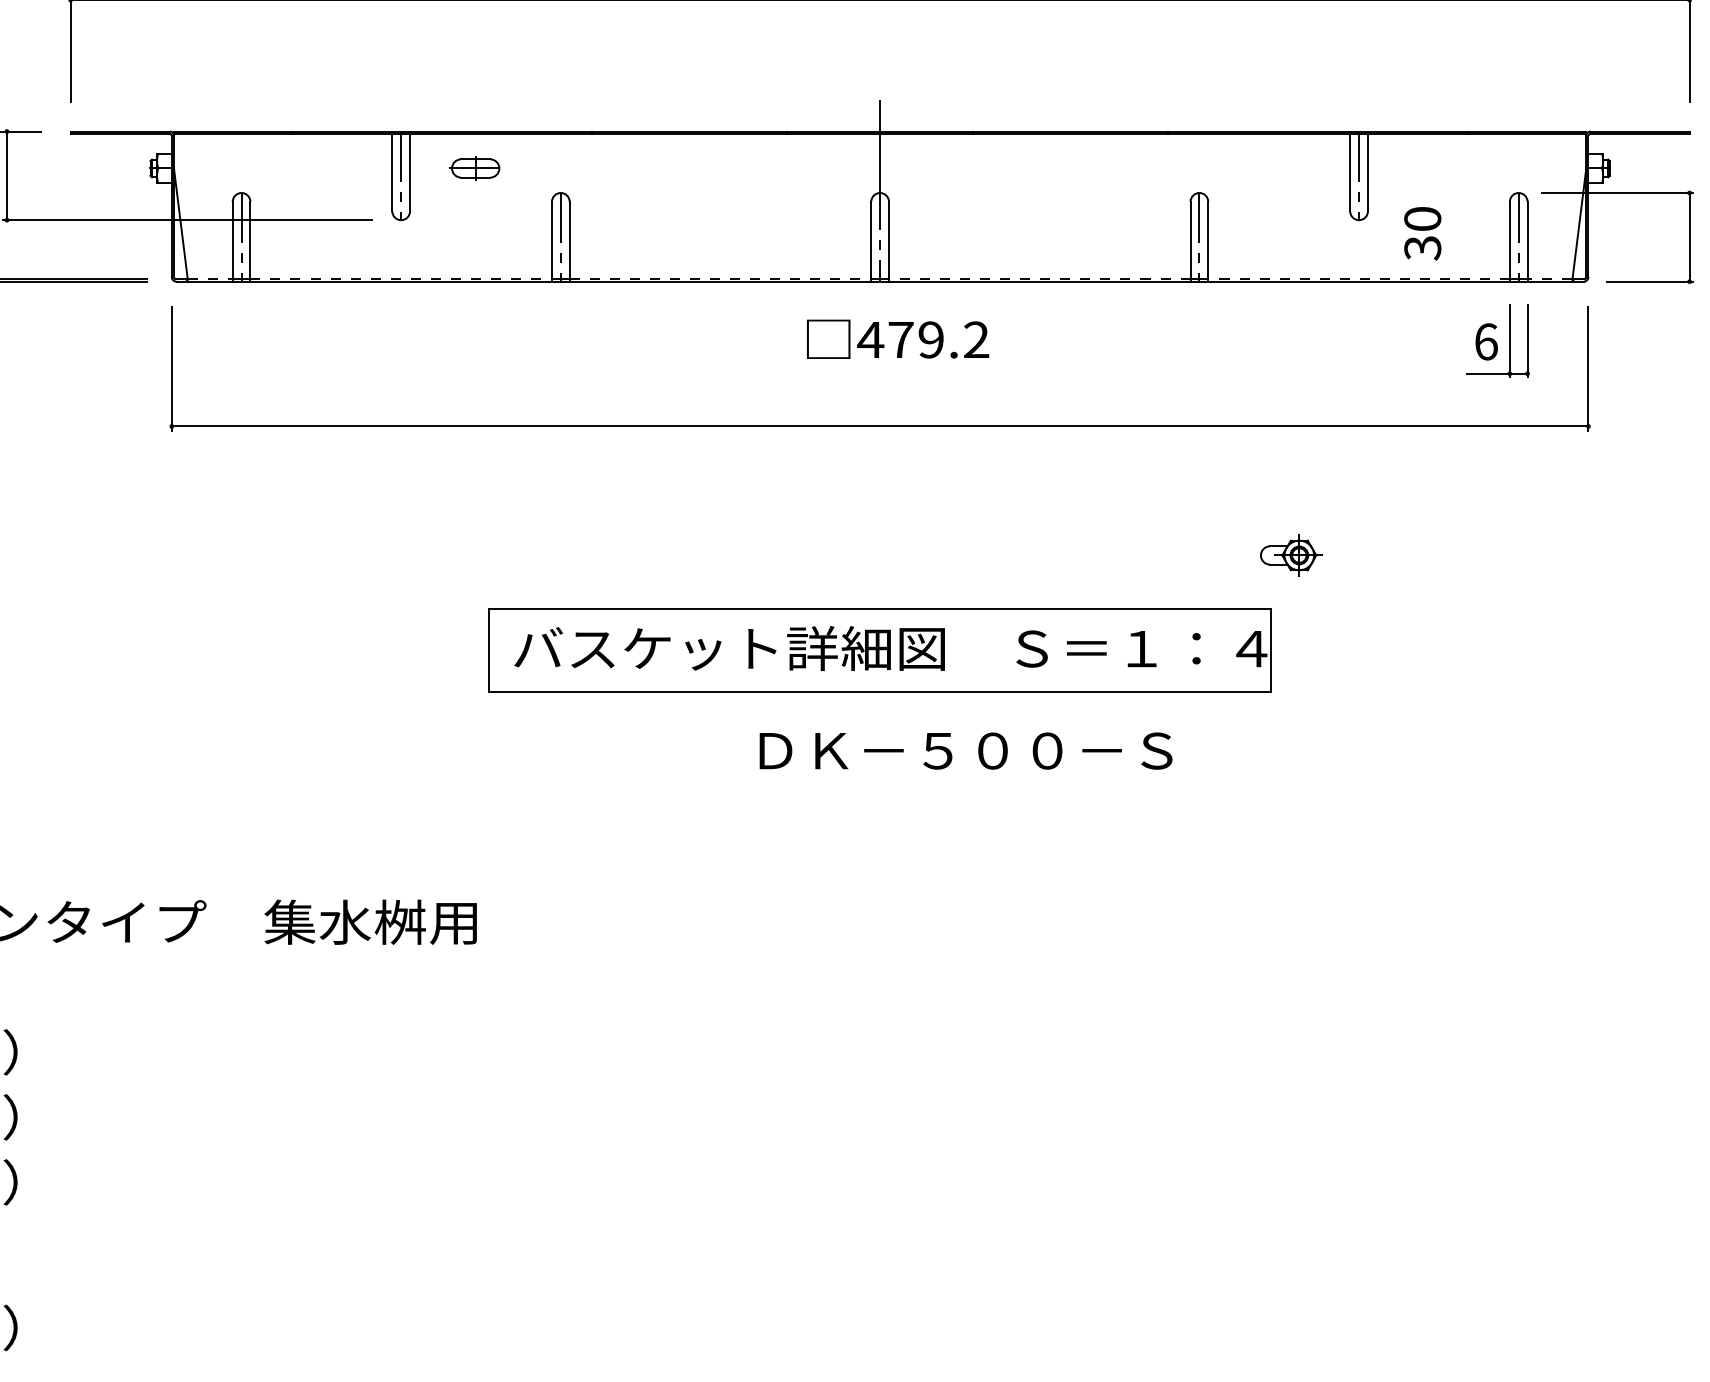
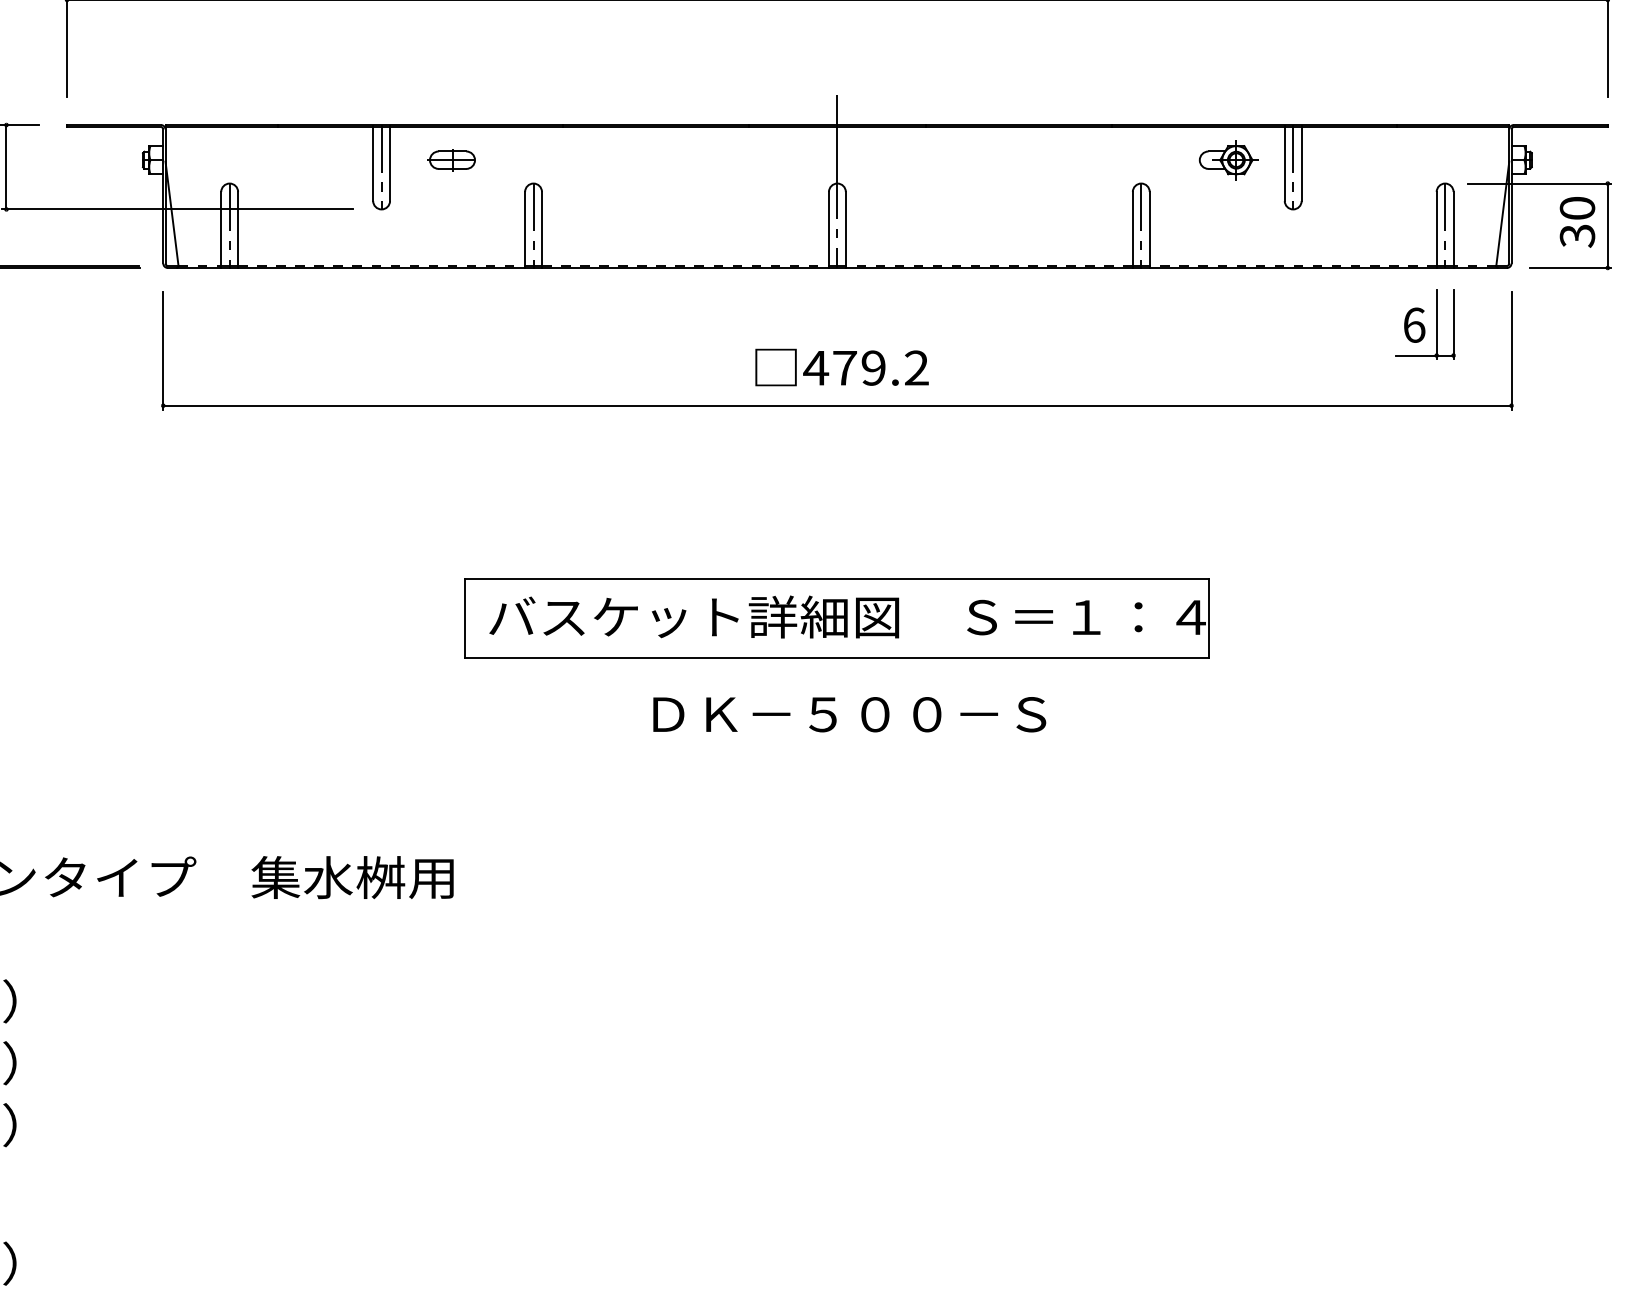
text: (1422, 233) -> (1577, 222), moved
text: (898, 338) -> (842, 366), moved
part: (1291, 555) -> (1228, 160), moved
text: (965, 750) -> (849, 714), moved

